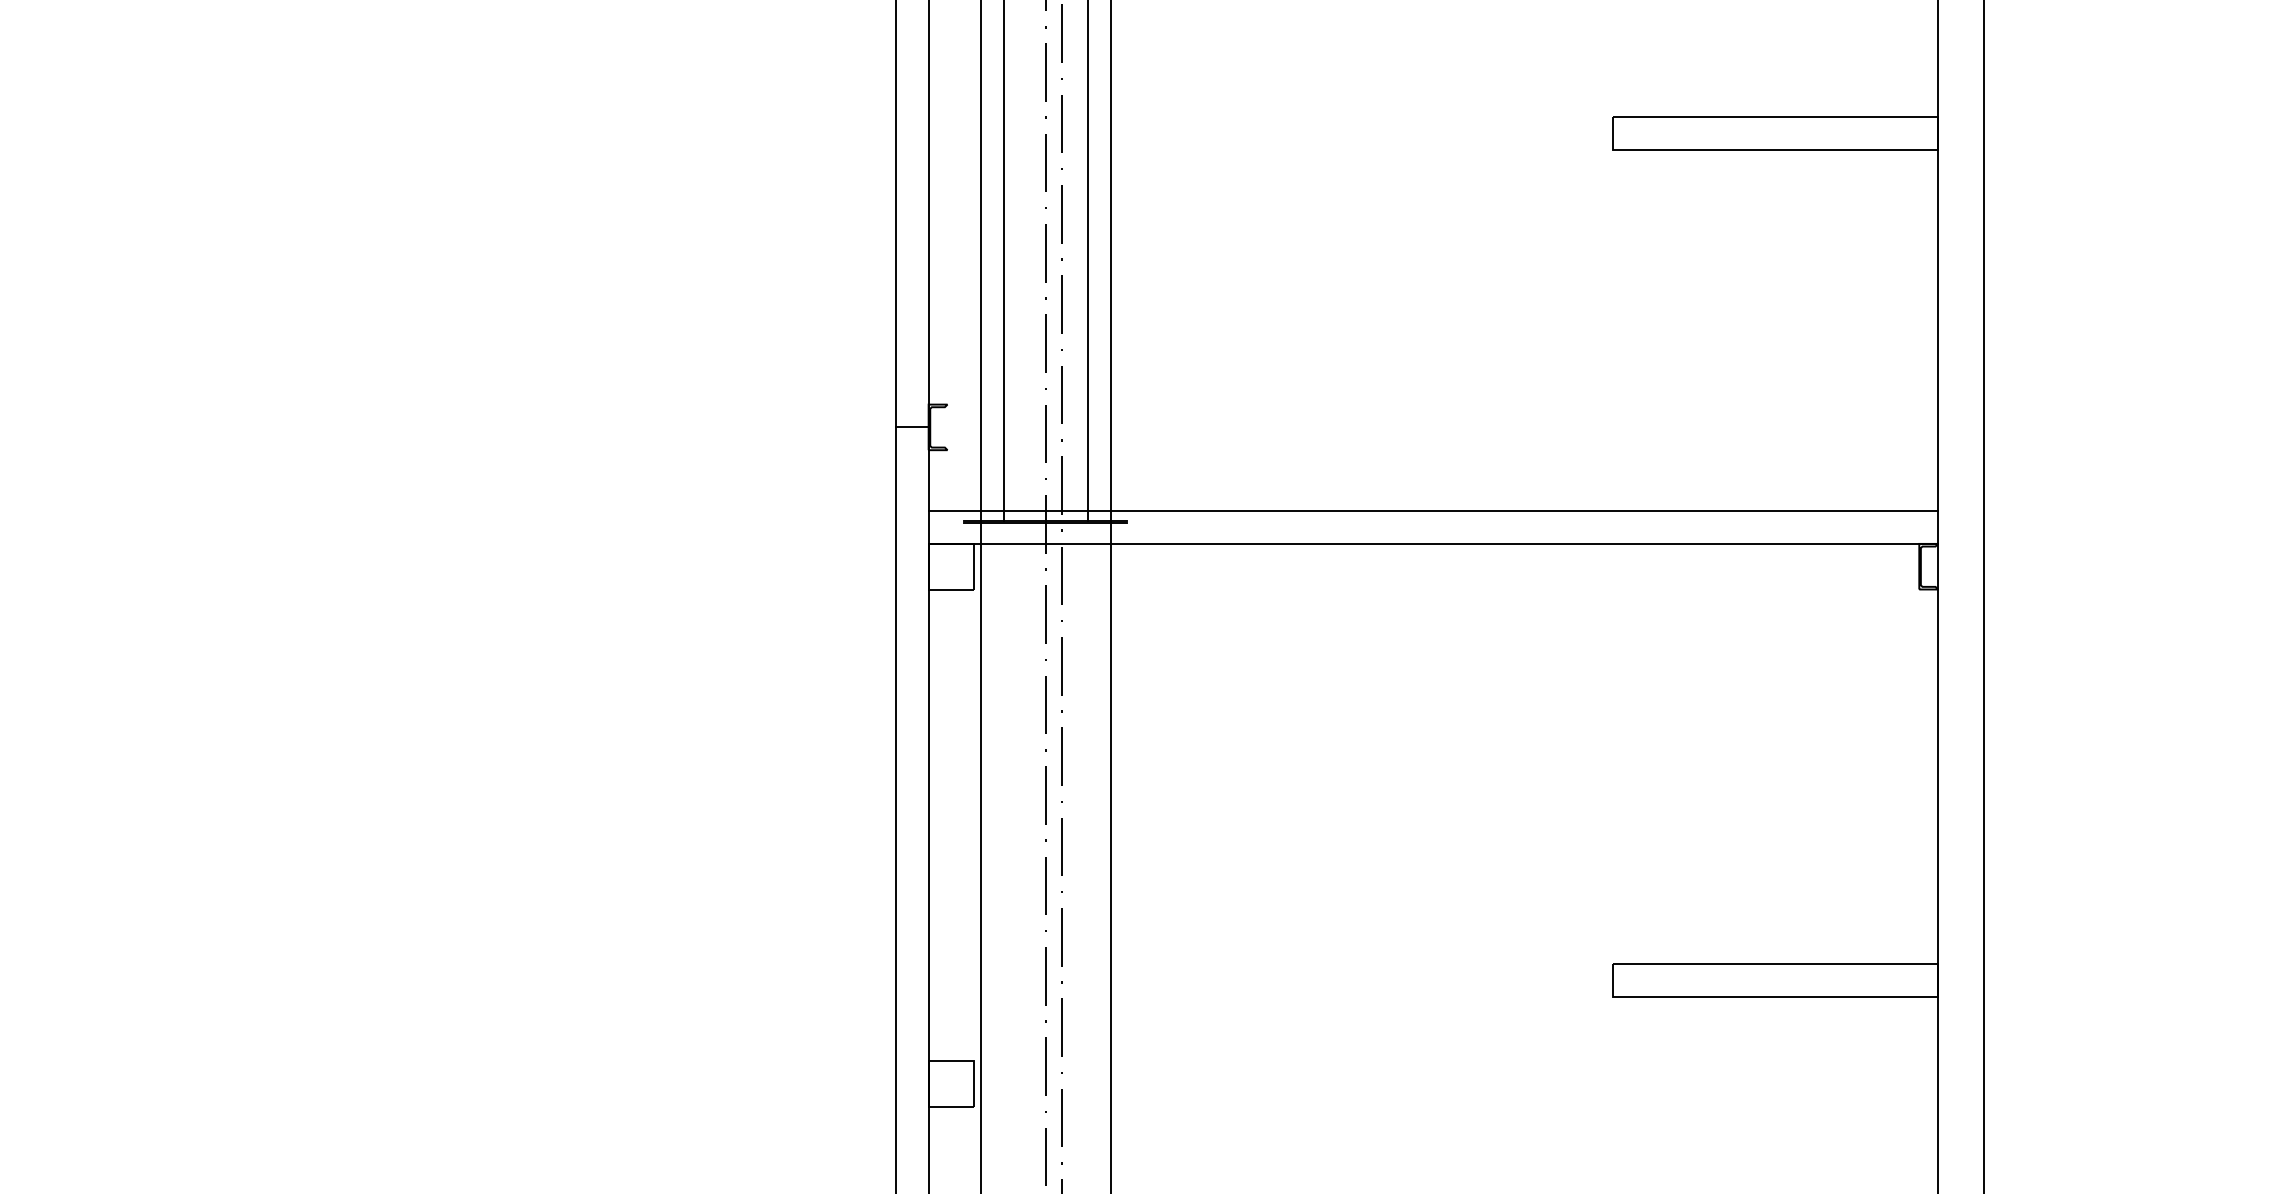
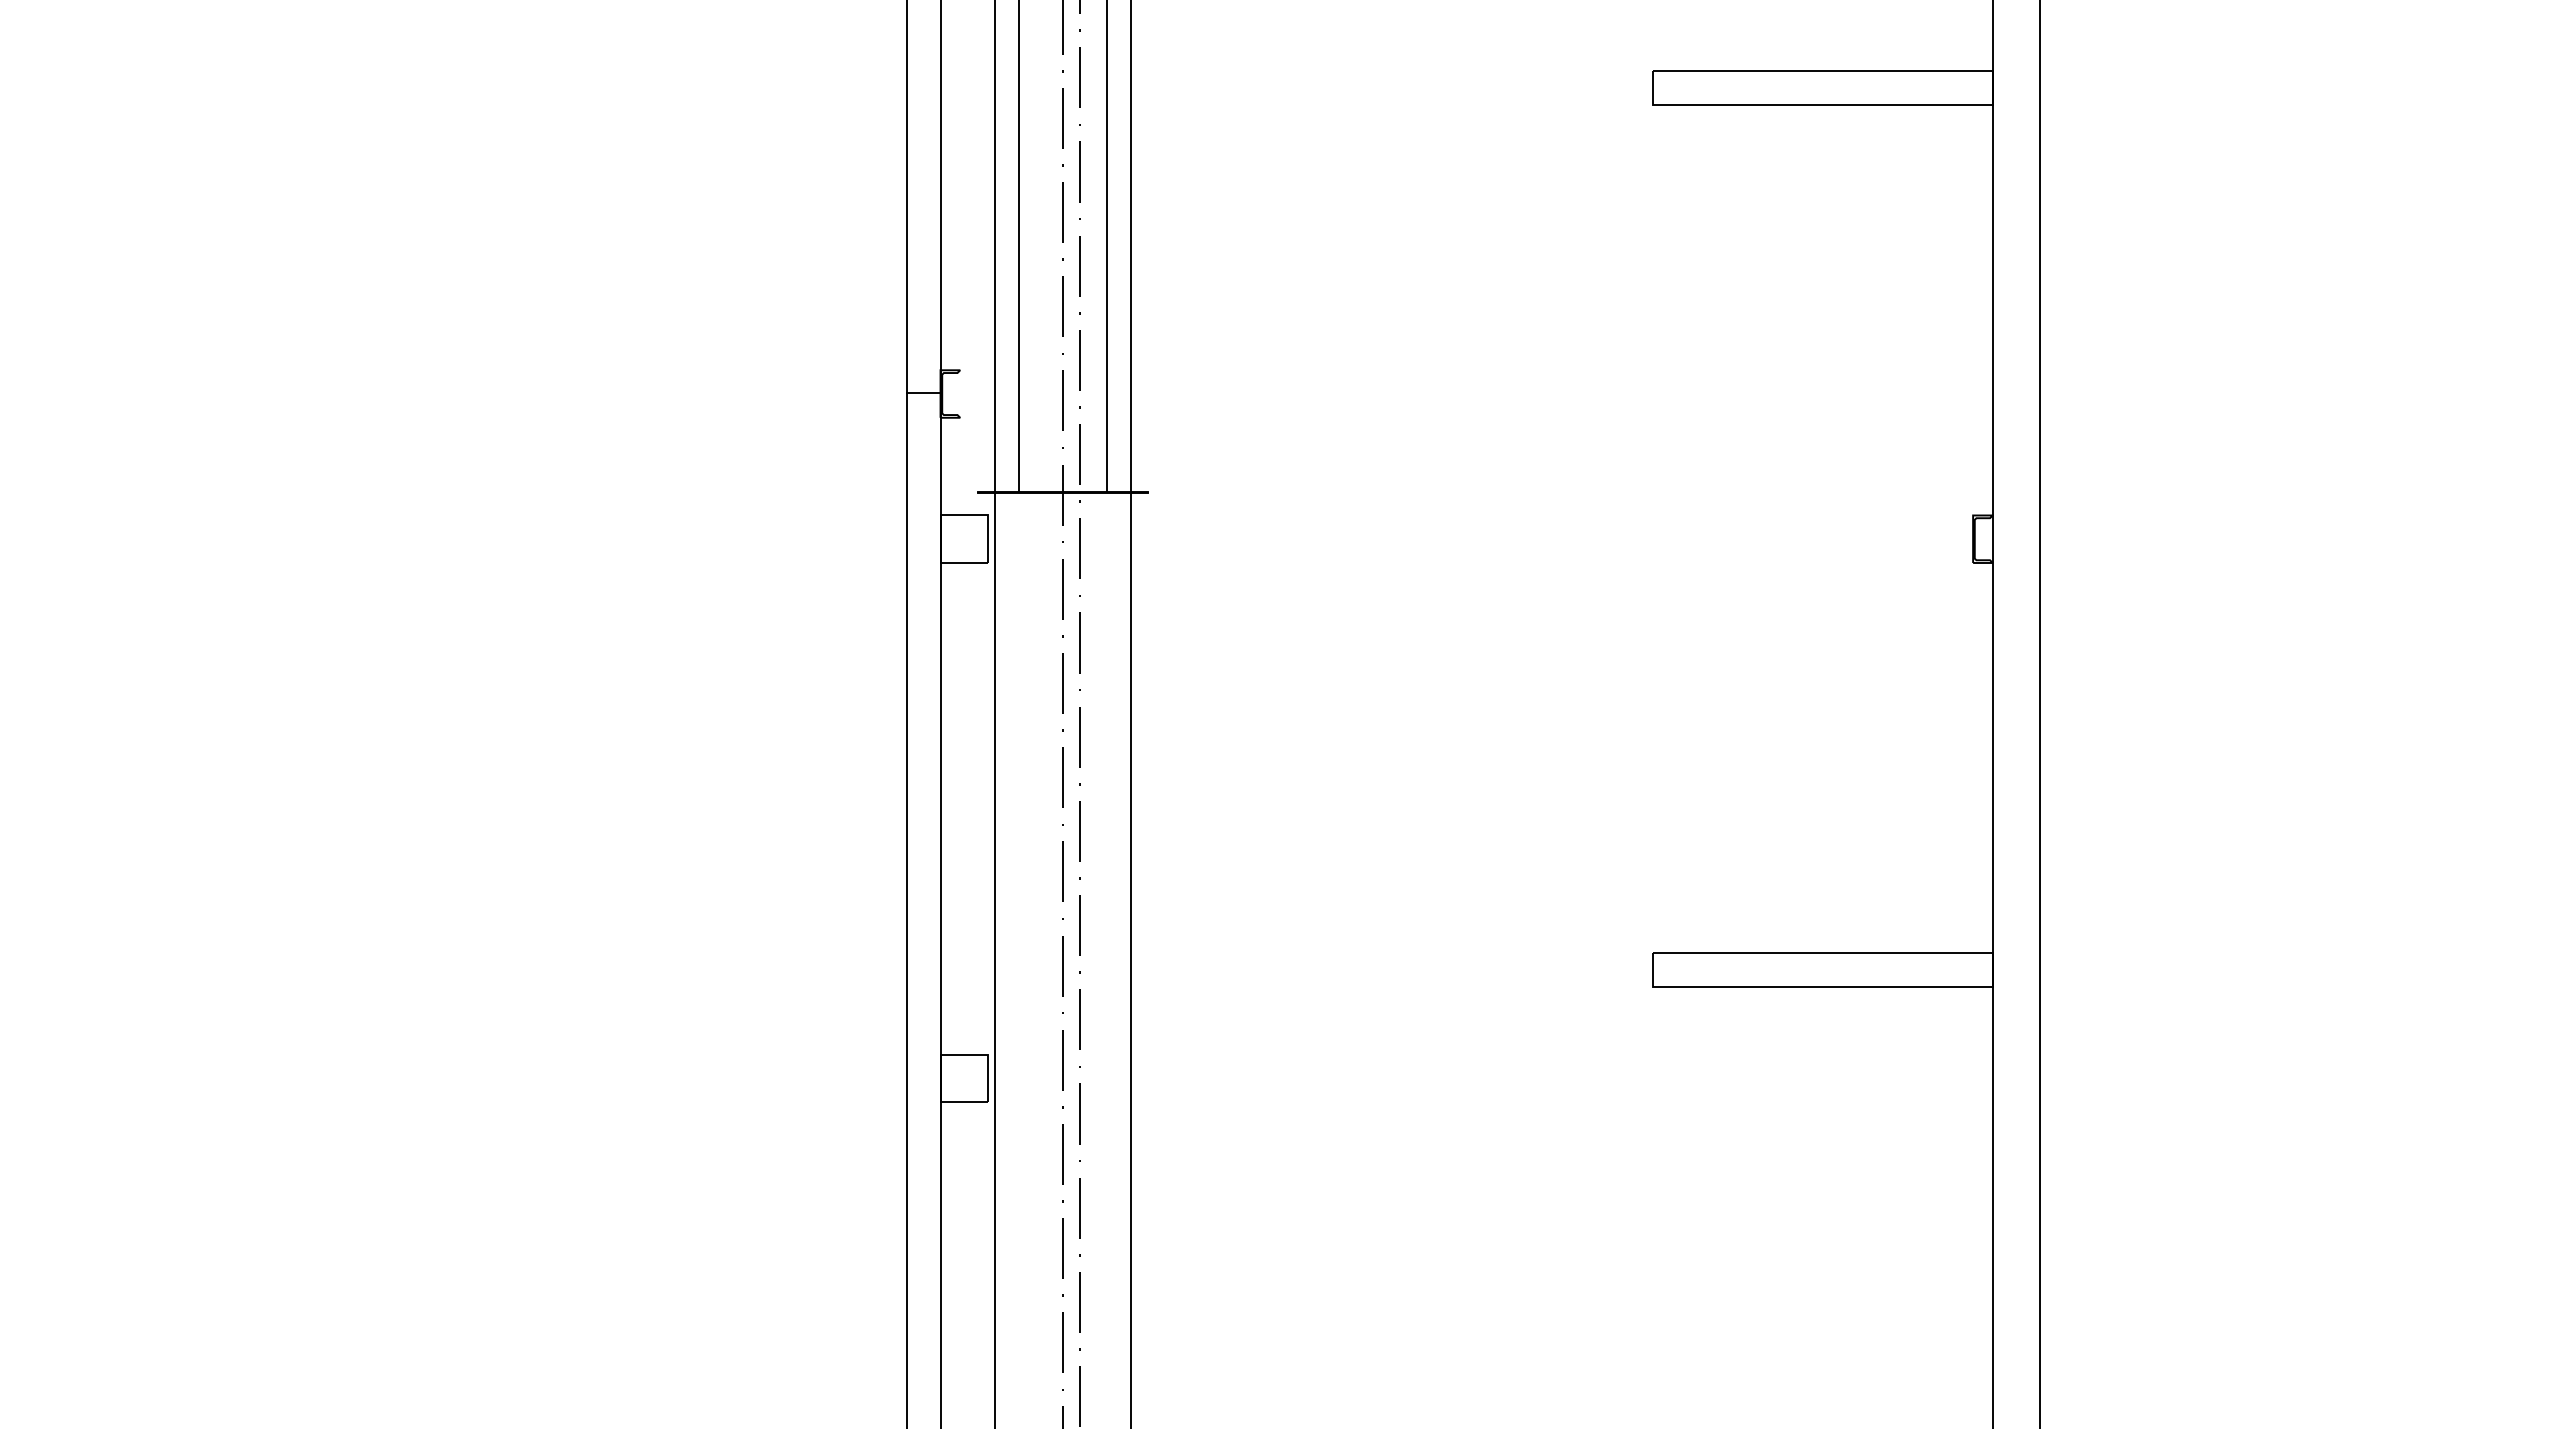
line: (1433, 511) -> (1466, 481), removed
line: (1433, 543) -> (1466, 515), removed

